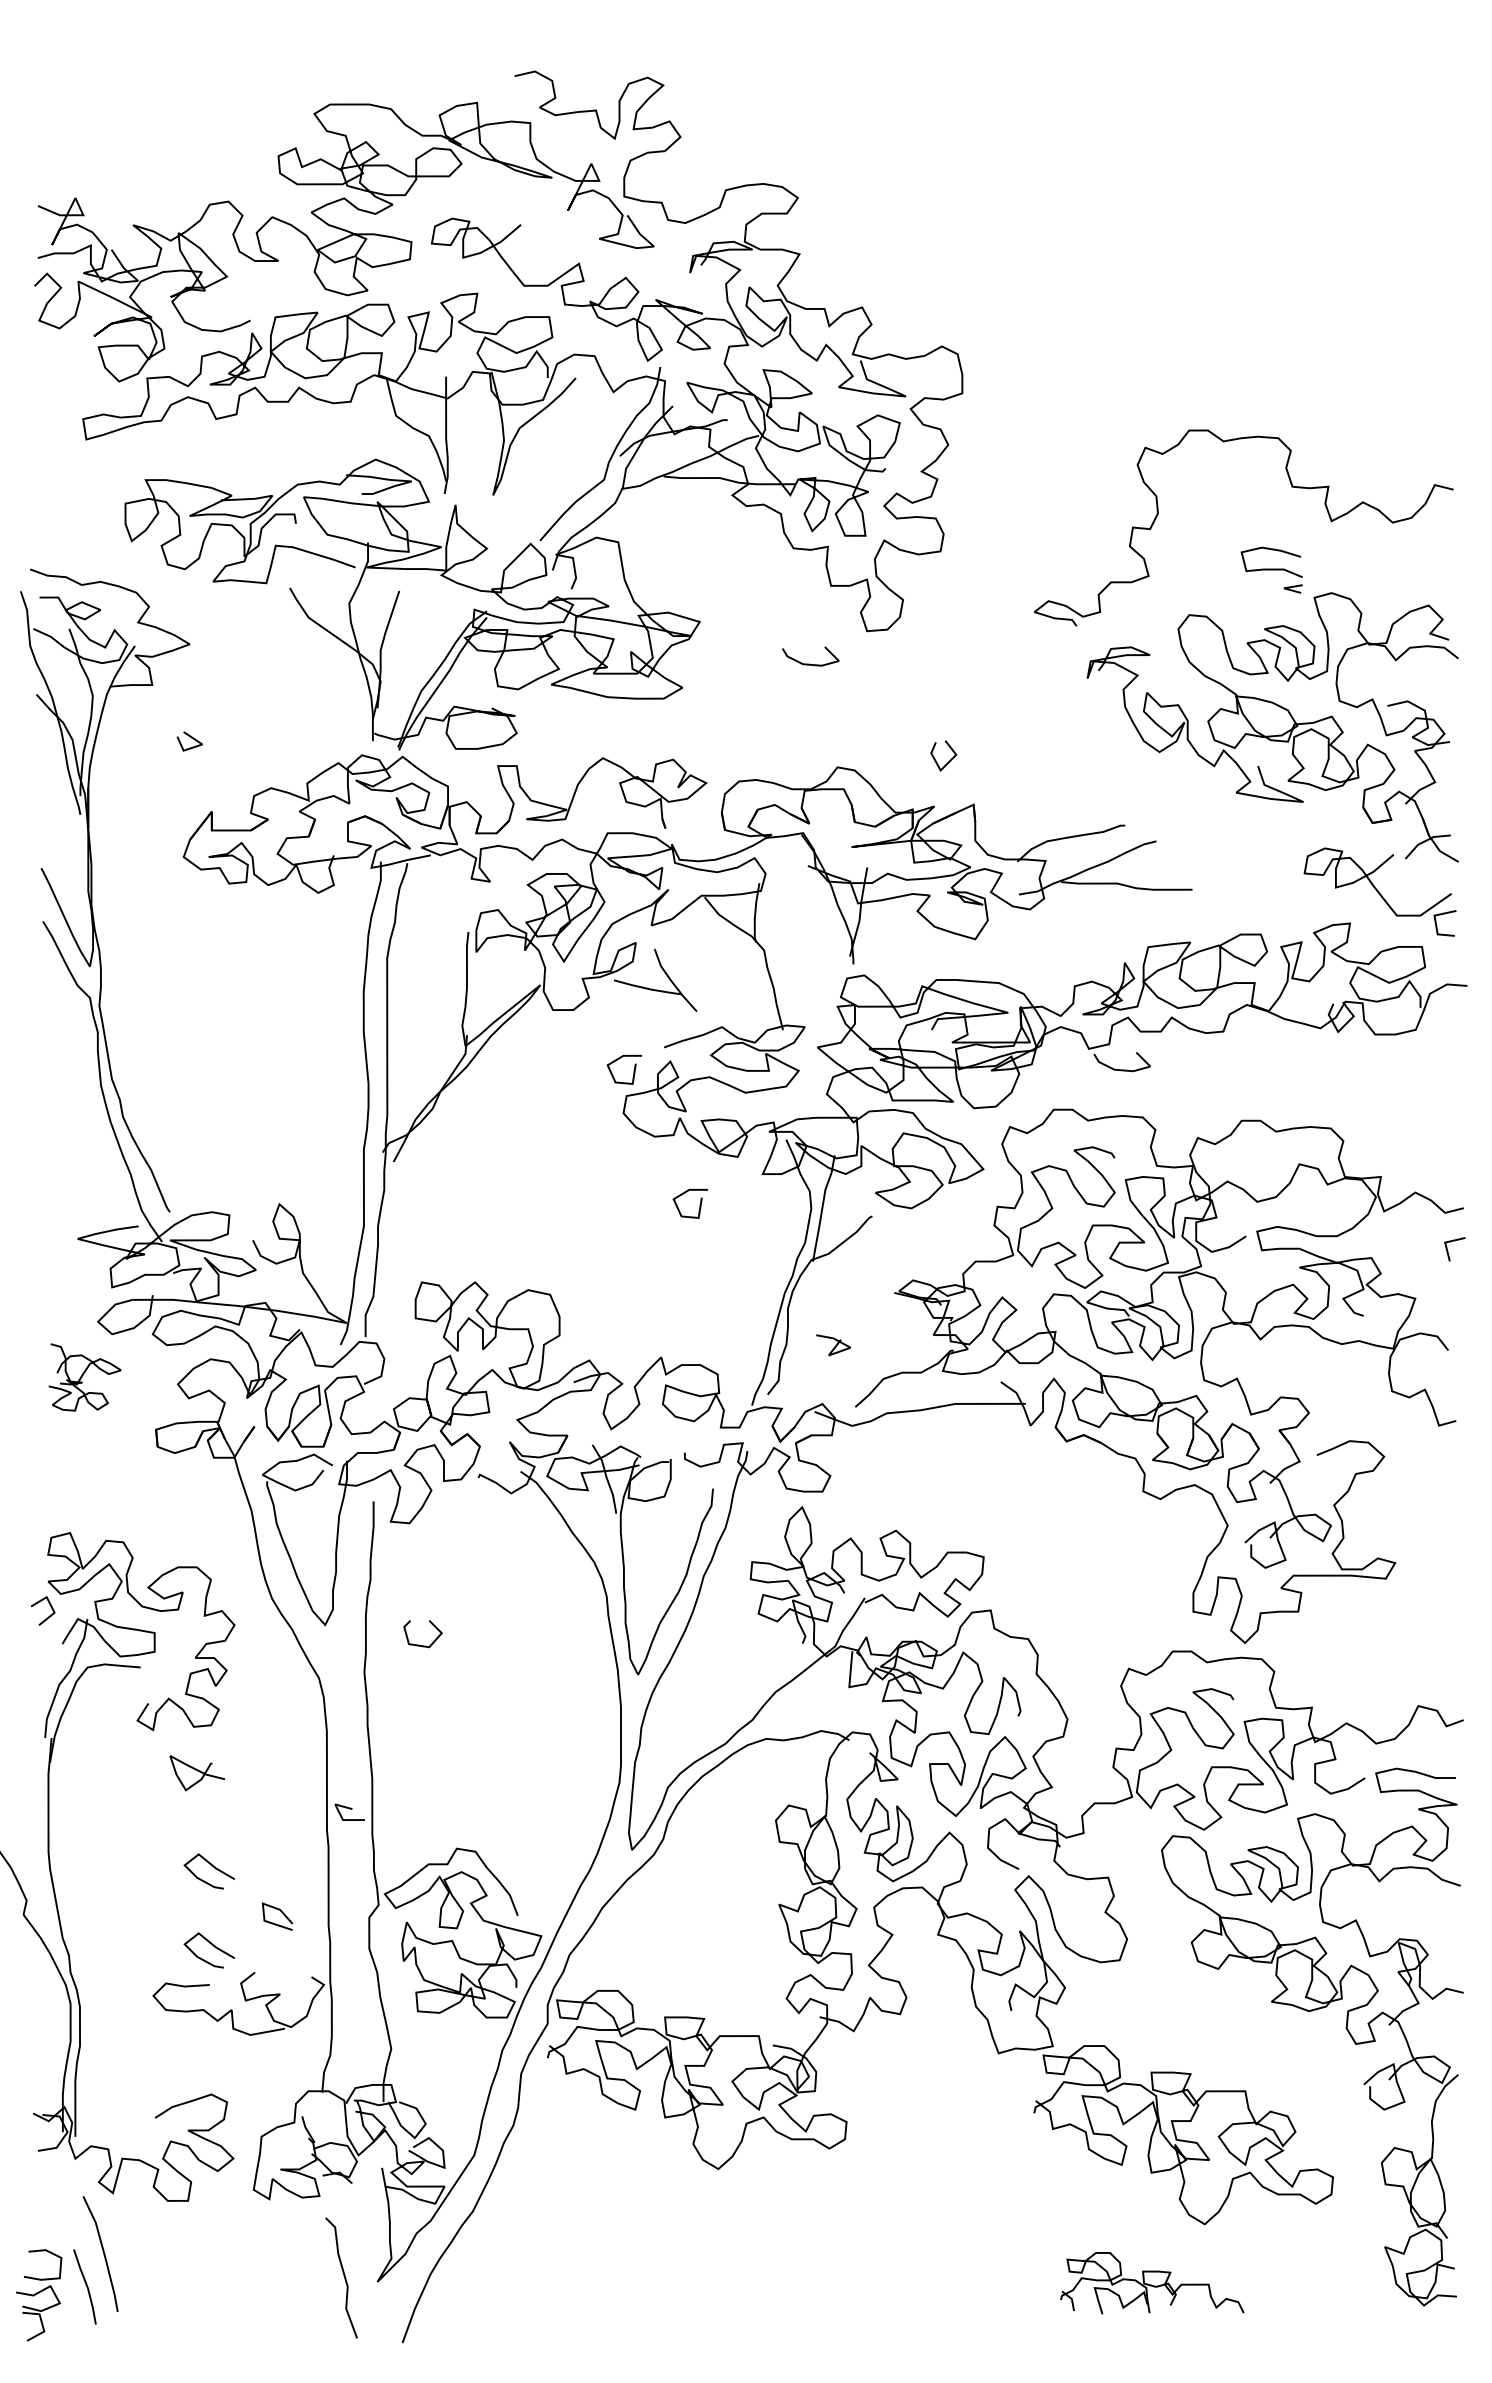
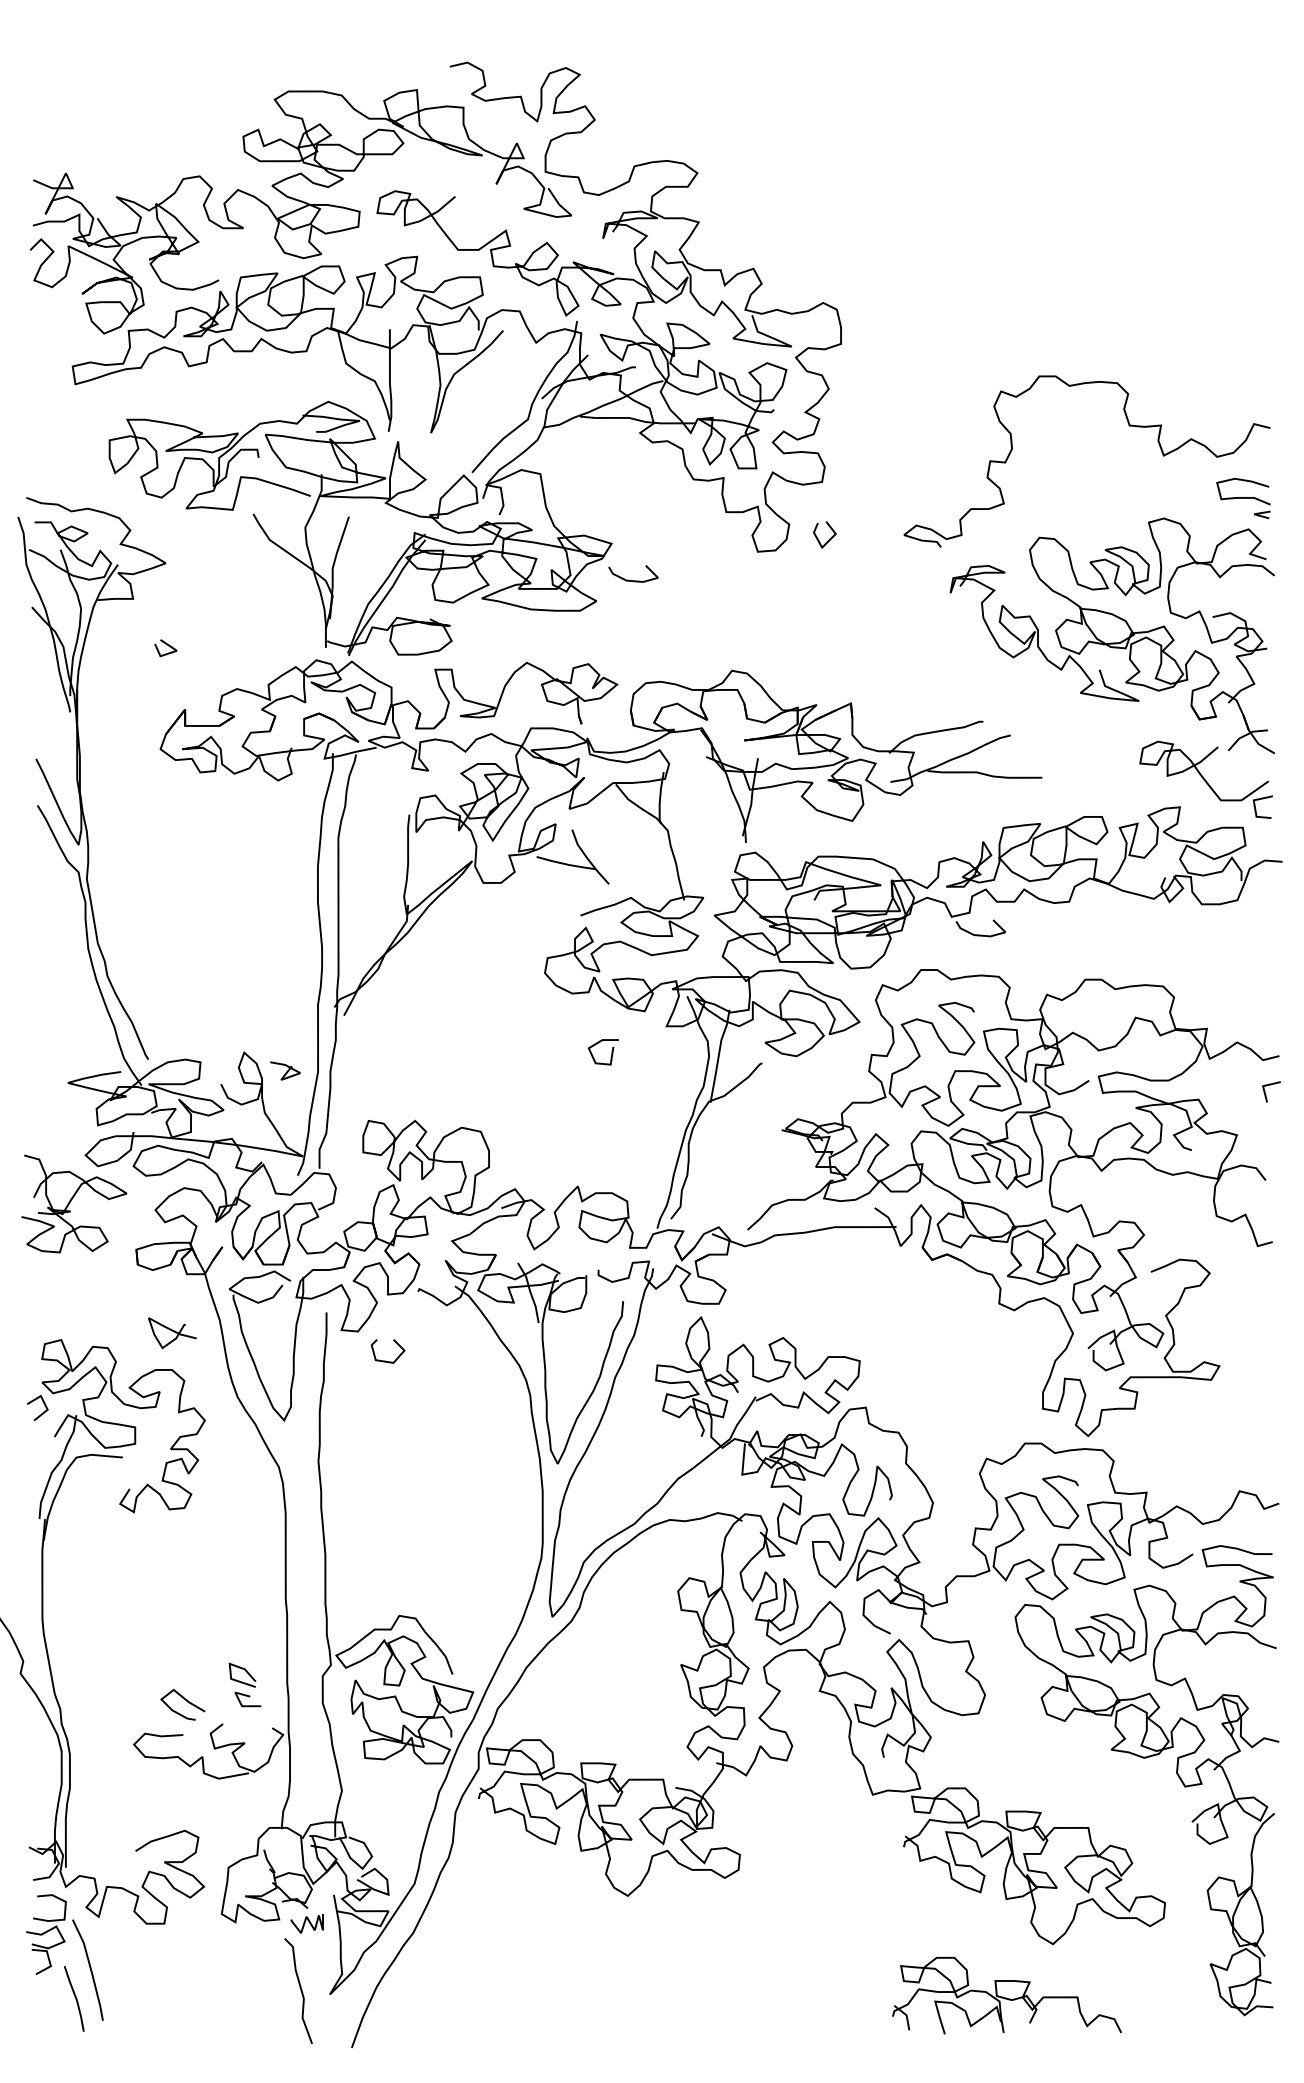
part: (1271, 569) -> (1243, 497), moved
curve: (810, 663) -> (633, 580), moved
line: (949, 760) -> (829, 538), moved
curve: (633, 1070) -> (553, 935), removed
curve: (834, 1346) -> (286, 1072), moved
part: (84, 1377) -> (73, 1204), size x1.67
curve: (419, 1644) -> (384, 1360), moved
curve: (197, 1771) -> (172, 1331), moved
line: (349, 1809) -> (247, 1697), moved
curve: (210, 1865) -> (183, 1630), removed
curve: (349, 2200) -> (305, 1923), added
part: (1152, 2283) -> (1007, 1995), size x1.43
part: (39, 2295) -> (46, 1934), moved

